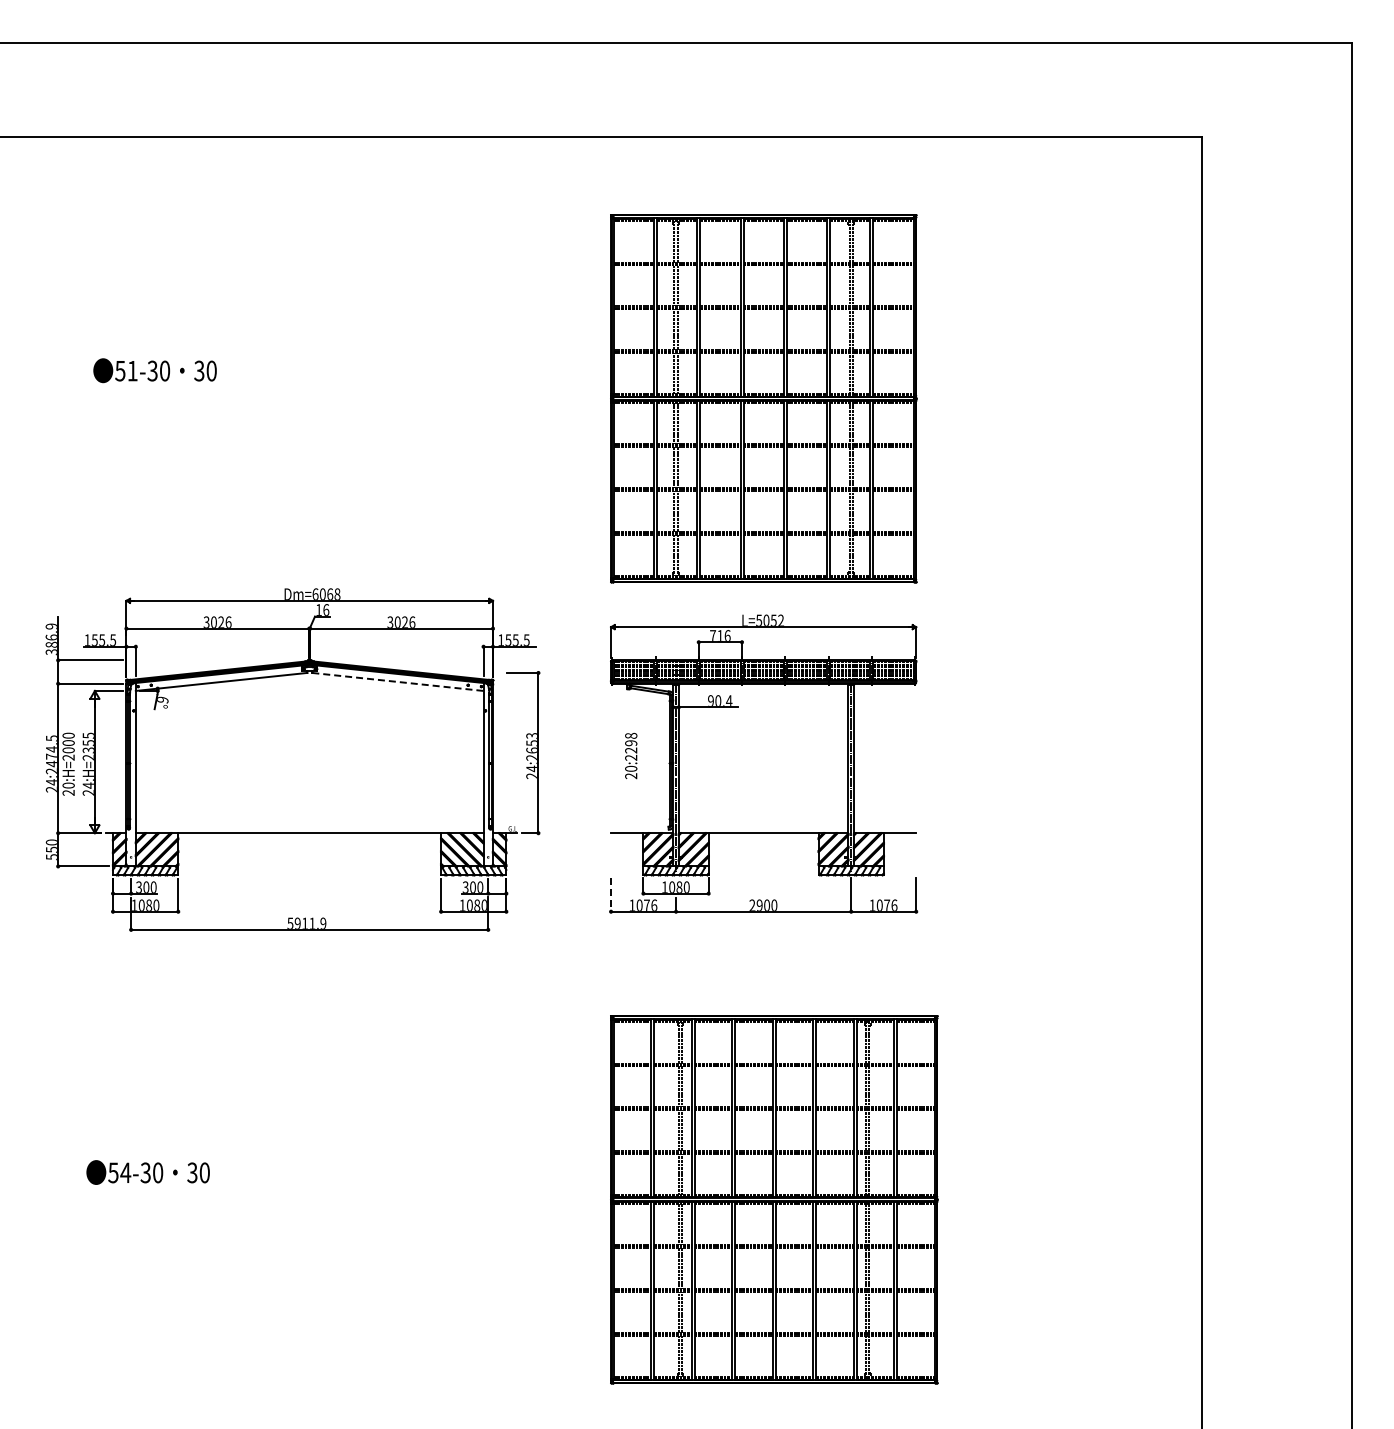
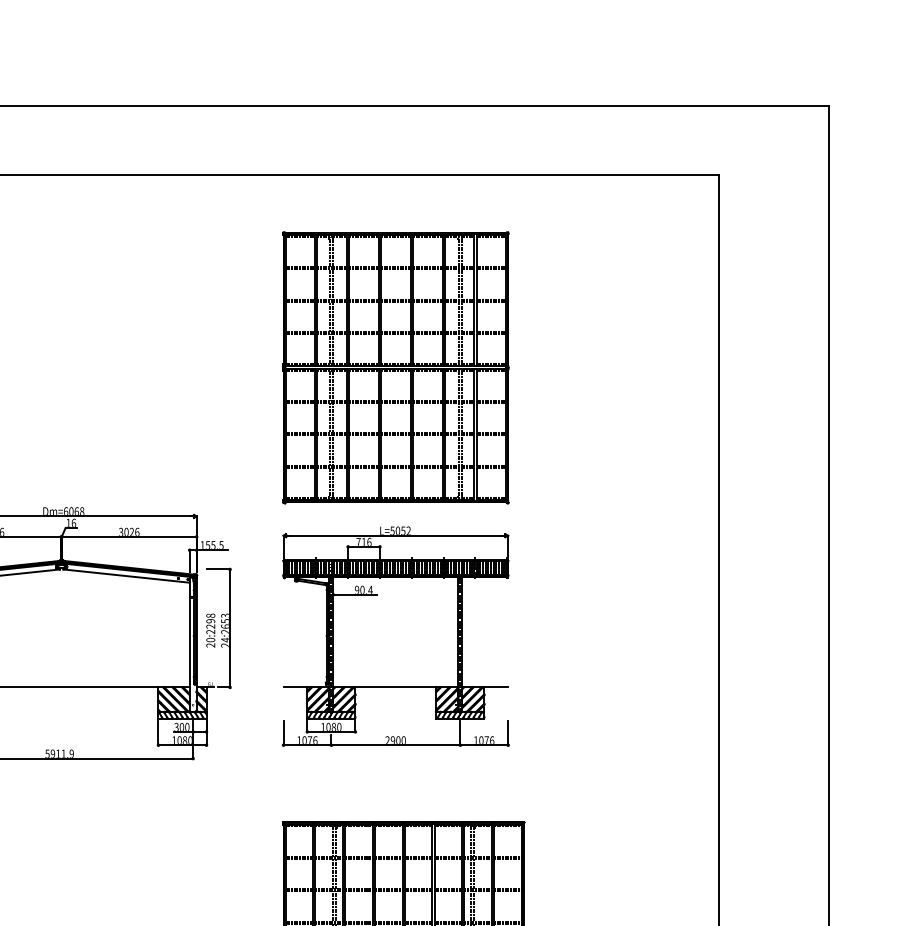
line: (398, 682) -> (127, 576), dashed -> solid
text: (631, 755) -> (211, 630), moved
line: (611, 895) -> (283, 733), dashed -> solid

